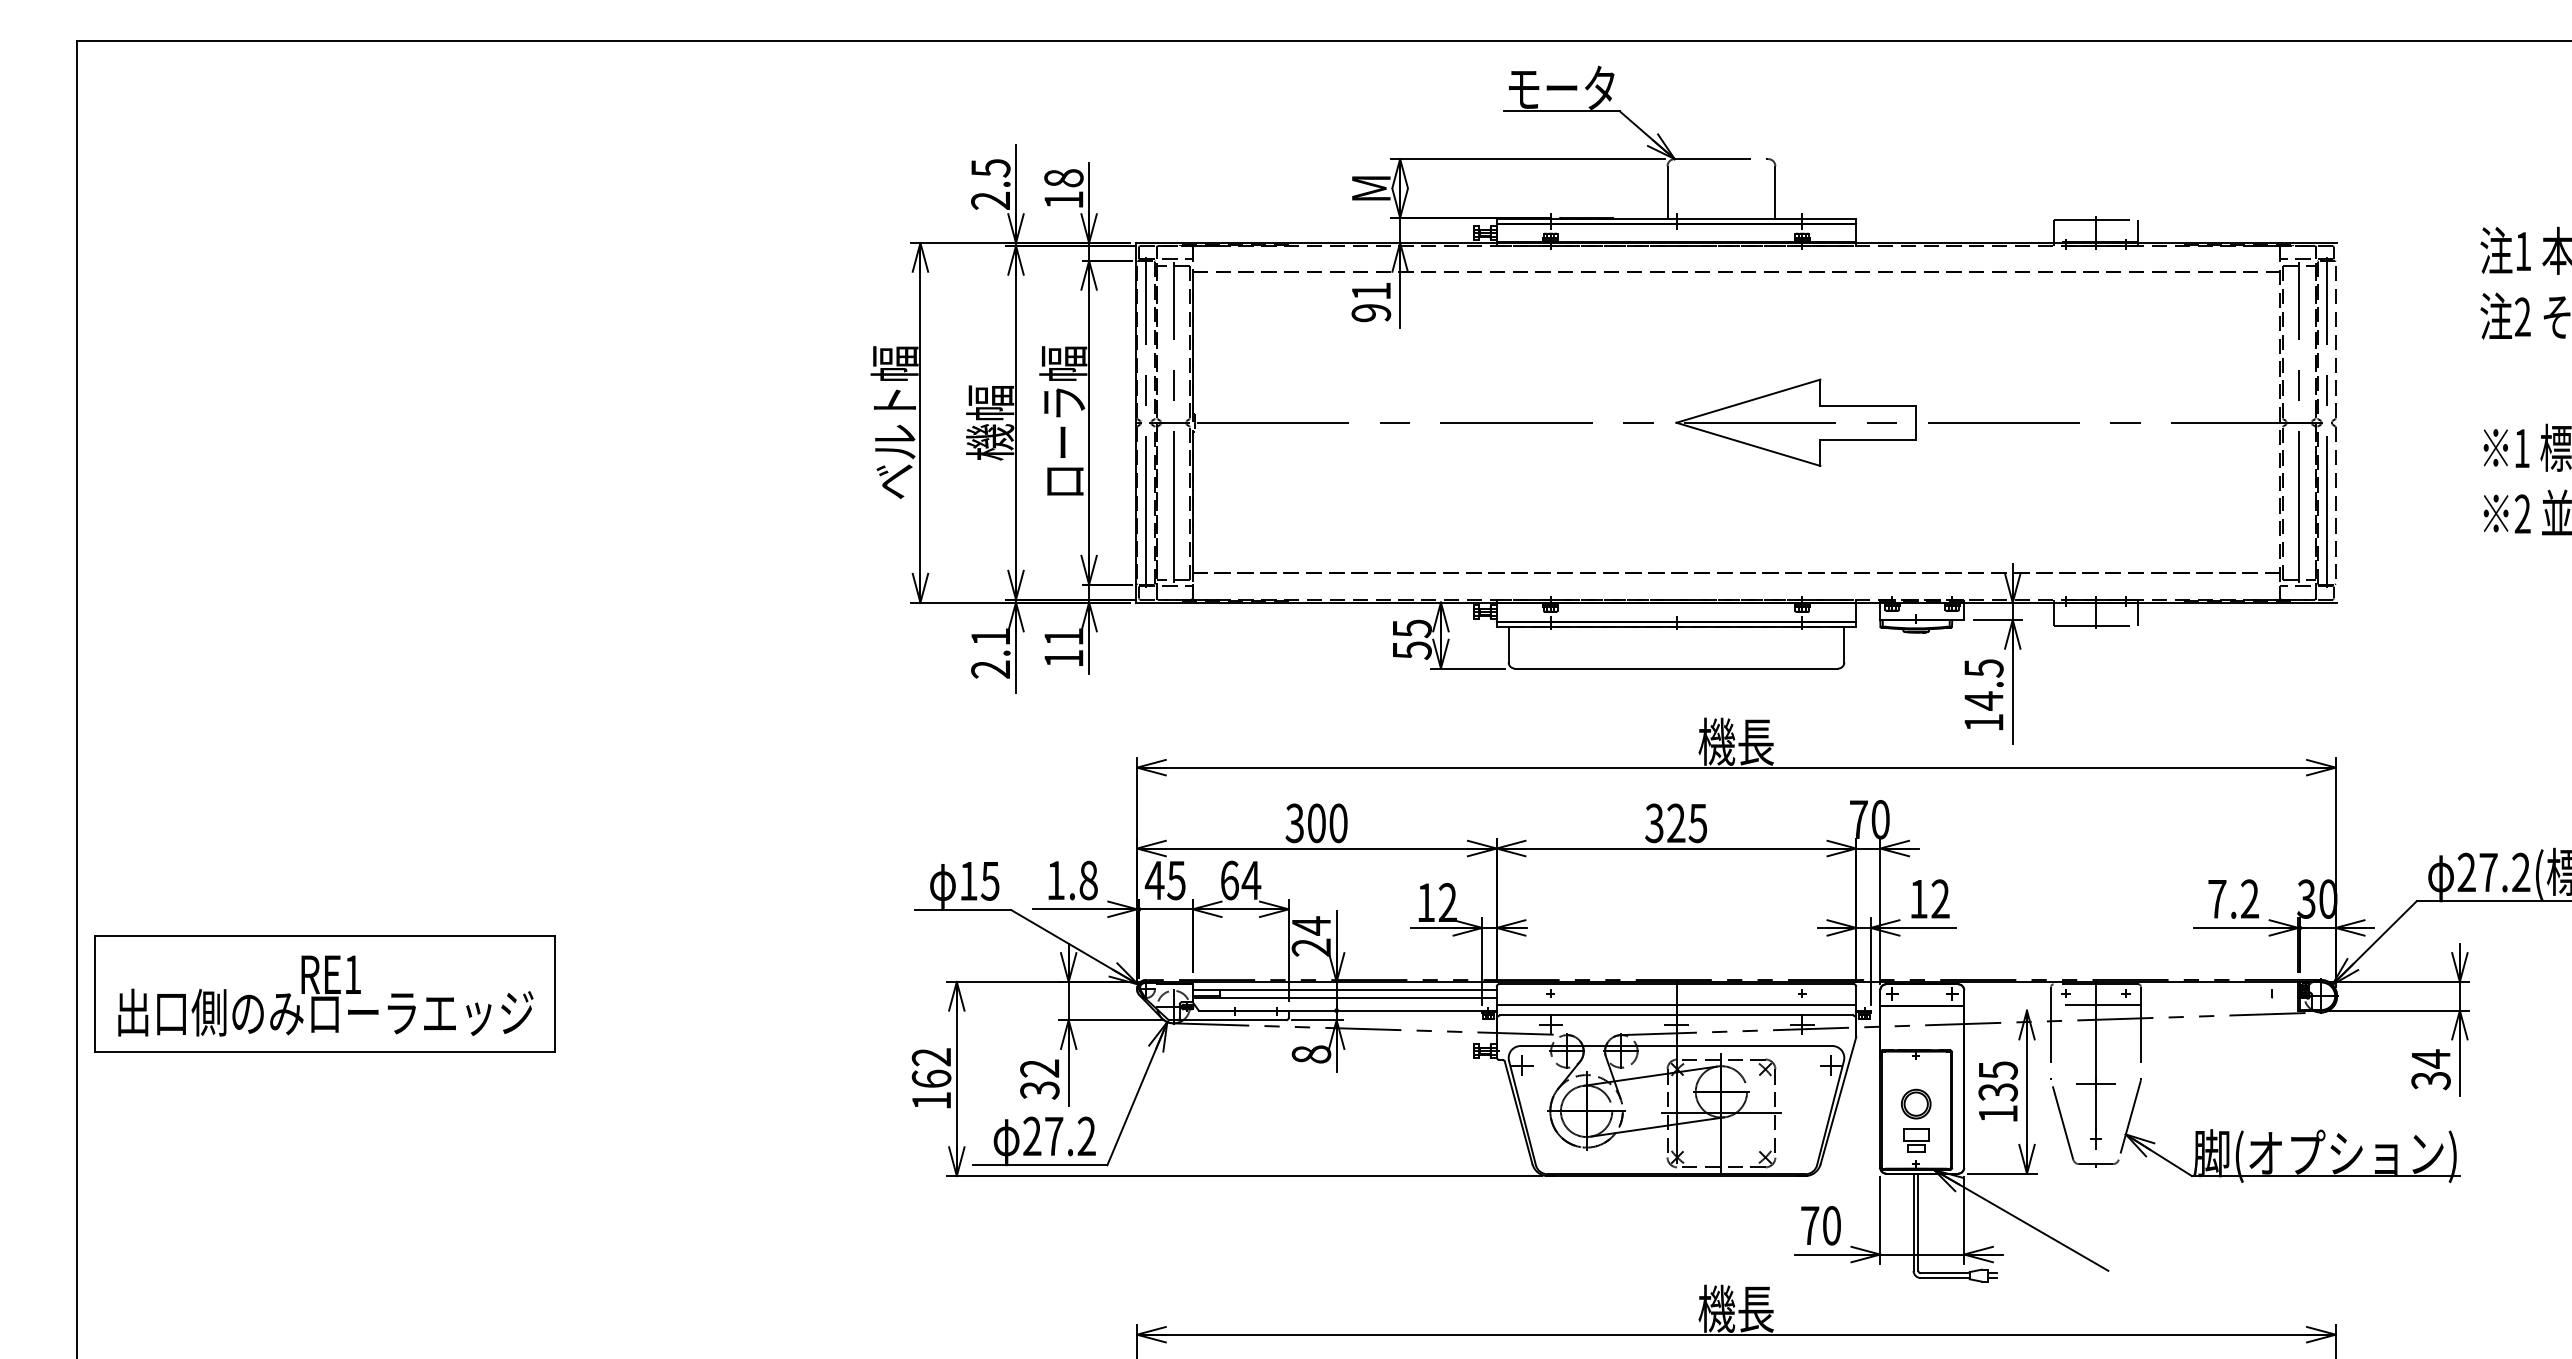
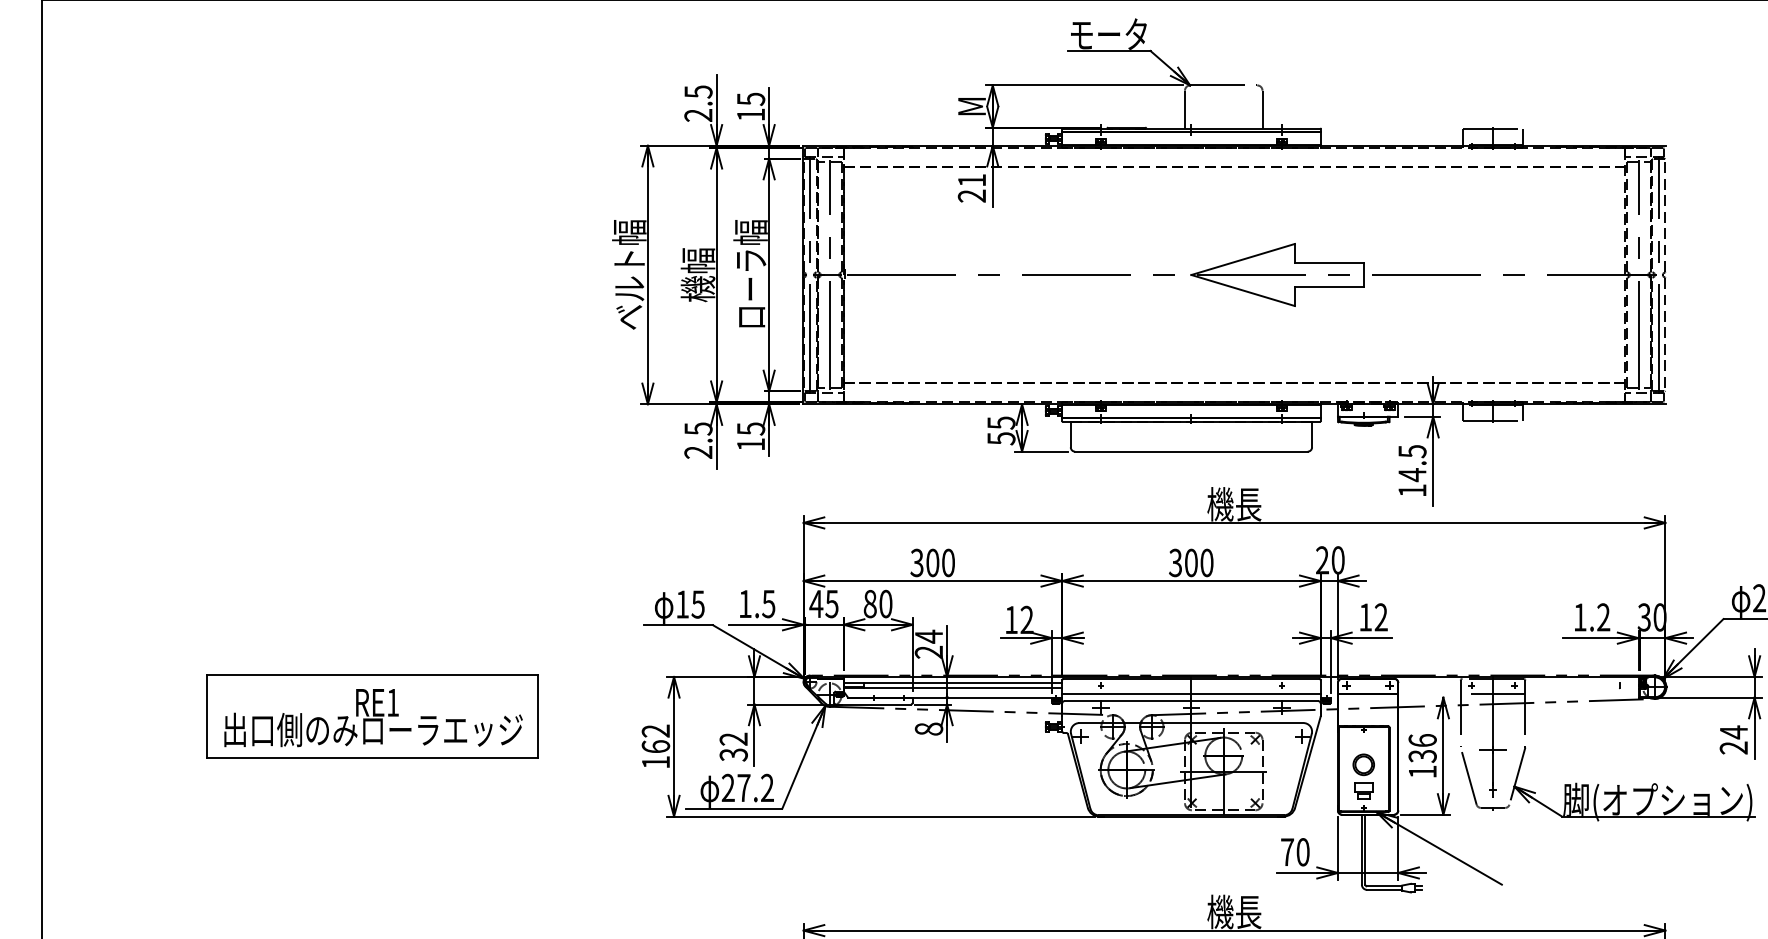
text: (1063, 178) -> (750, 99), 18 -> 15
text: (1371, 313) -> (972, 196), 91 -> 21
text: (990, 637) -> (698, 429), 2.1 -> 2.5
text: (1063, 637) -> (750, 429), 11 -> 15
text: (1858, 819) -> (1322, 560), 70 -> 20
text: (1687, 823) -> (1199, 563), 325 -> 300
text: (1088, 880) -> (768, 604), 1.8 -> 1.5
text: (1240, 880) -> (877, 604), 64 -> 80
text: (2217, 899) -> (1580, 617), 7.2 -> 1.2
part: (324, 993) -> (372, 716), moved
text: (1998, 1070) -> (1422, 740), 135 -> 136
text: (2430, 1080) -> (1733, 747), 34 -> 24

